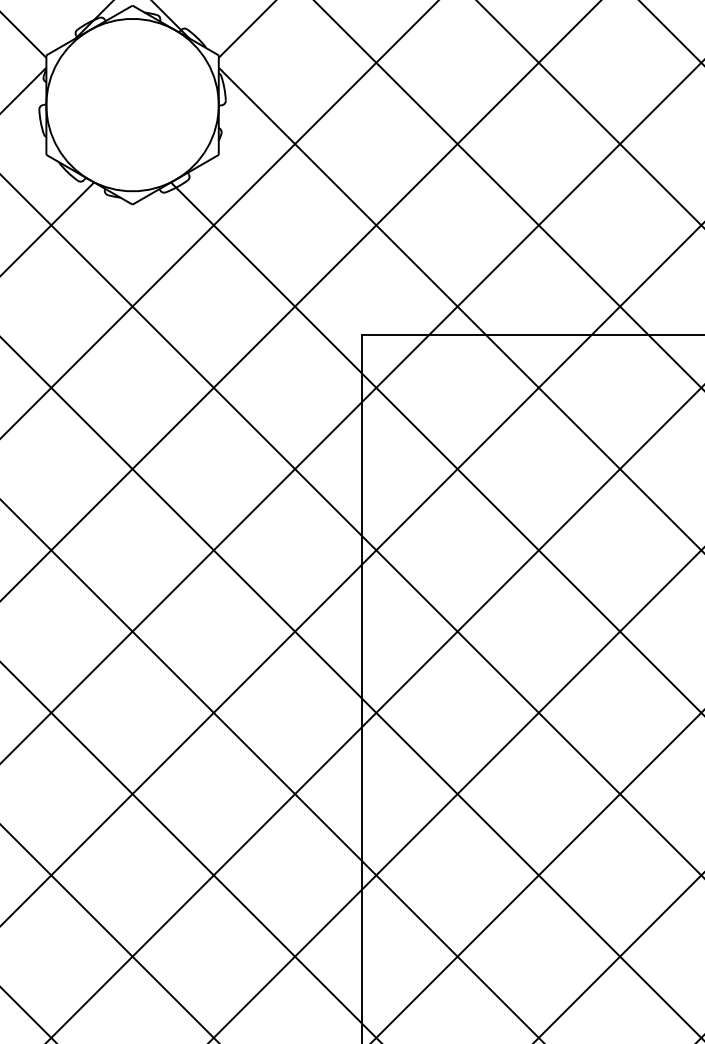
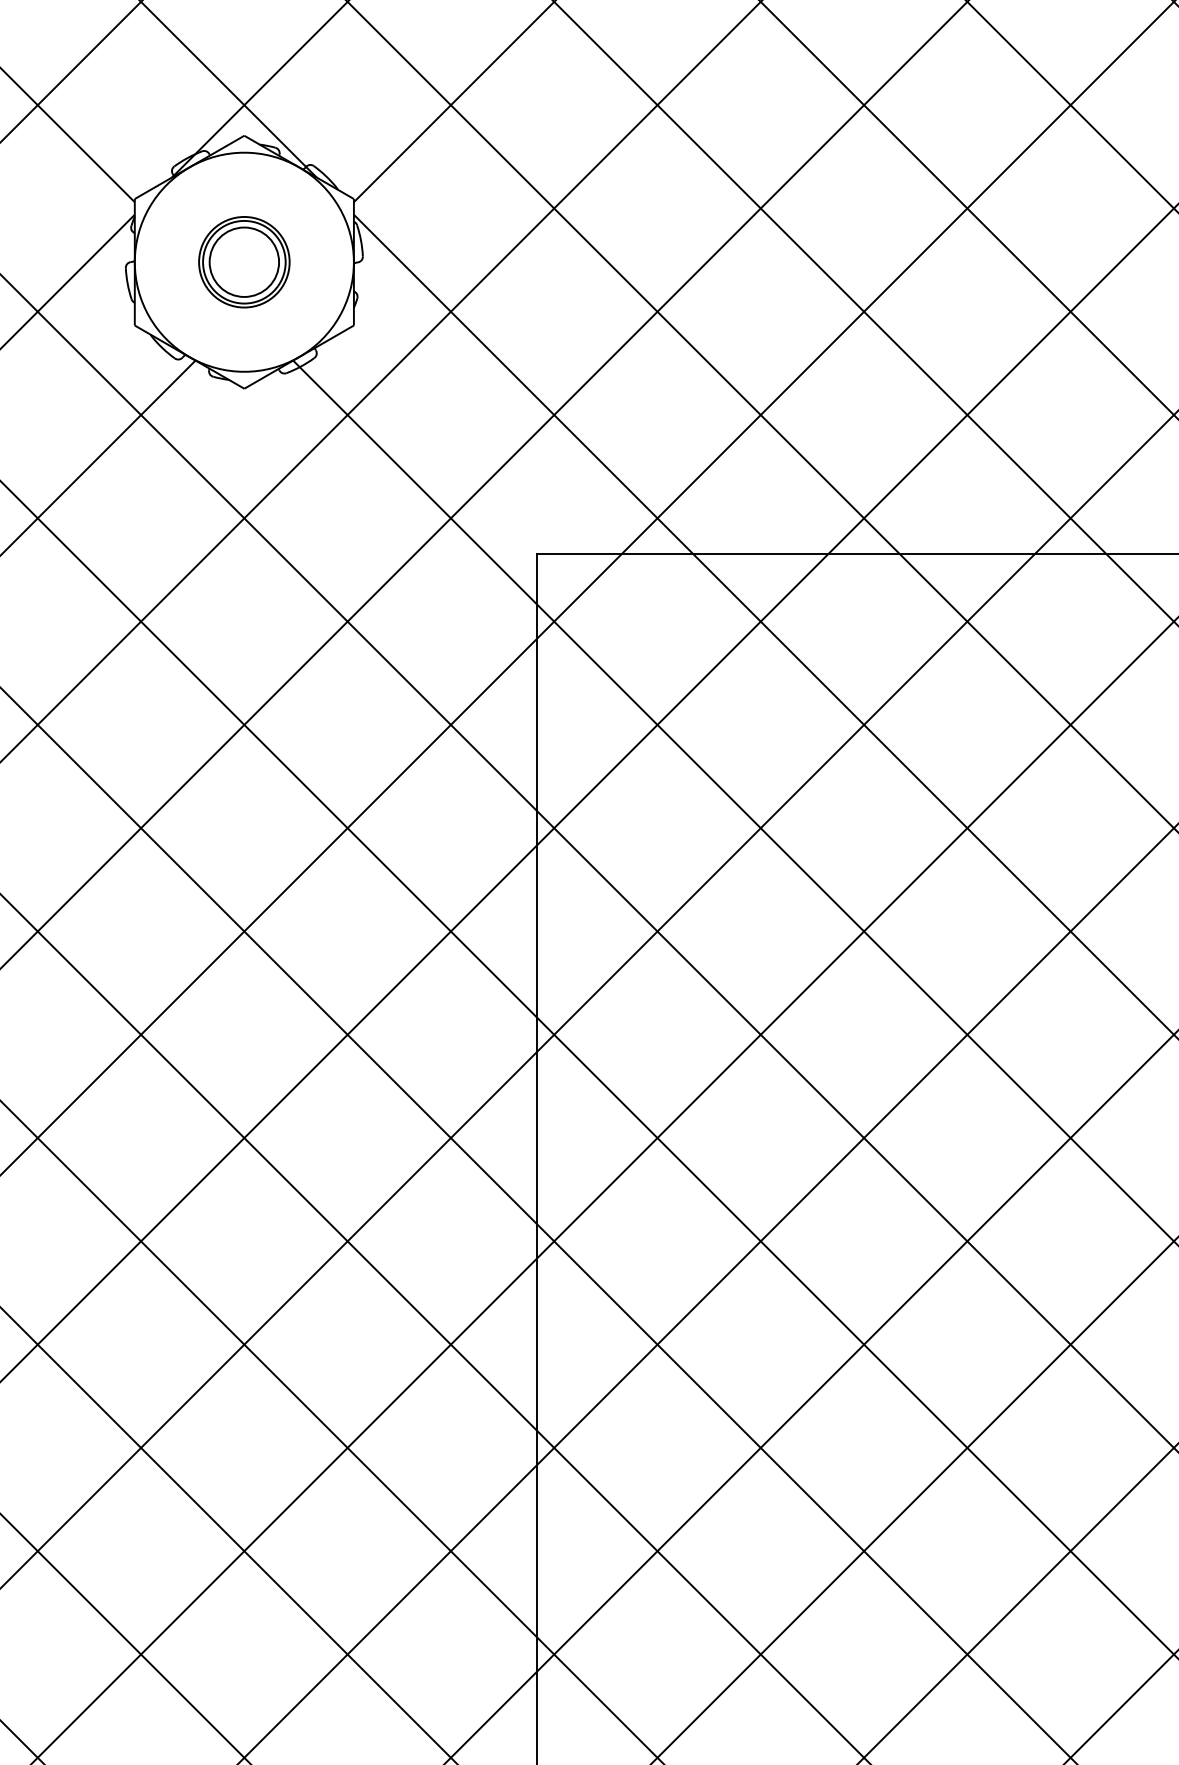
part: (132, 105) -> (244, 262), added

